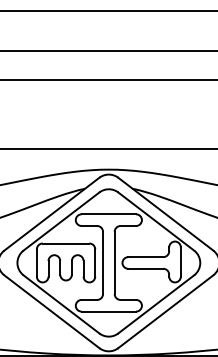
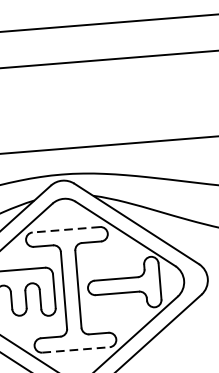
line: (108, 214) -> (65, 230), solid -> dashed
line: (109, 311) -> (76, 349), solid -> dashed

